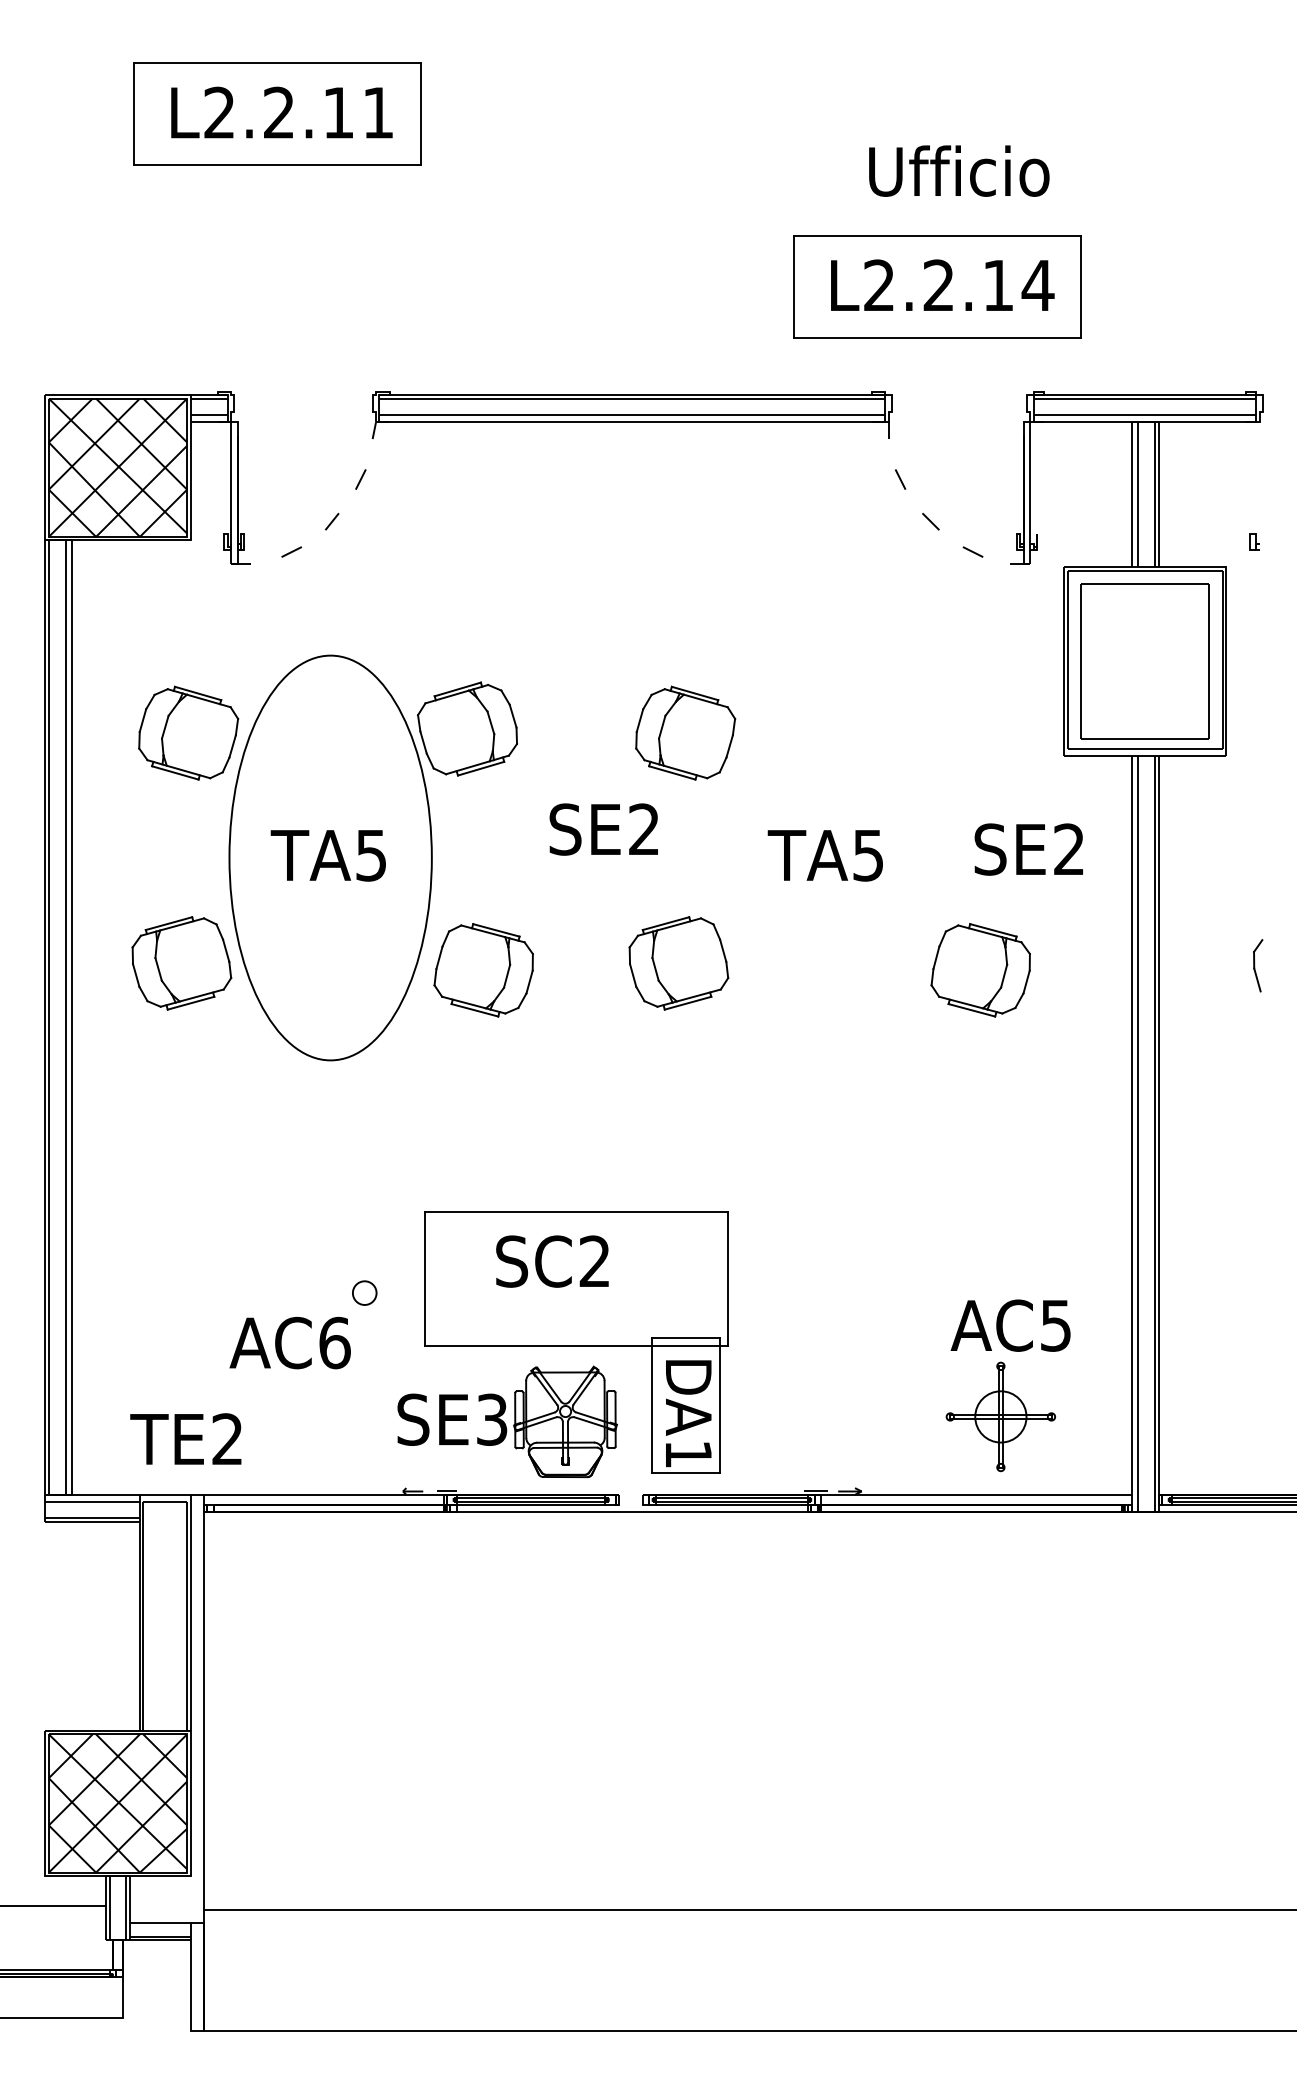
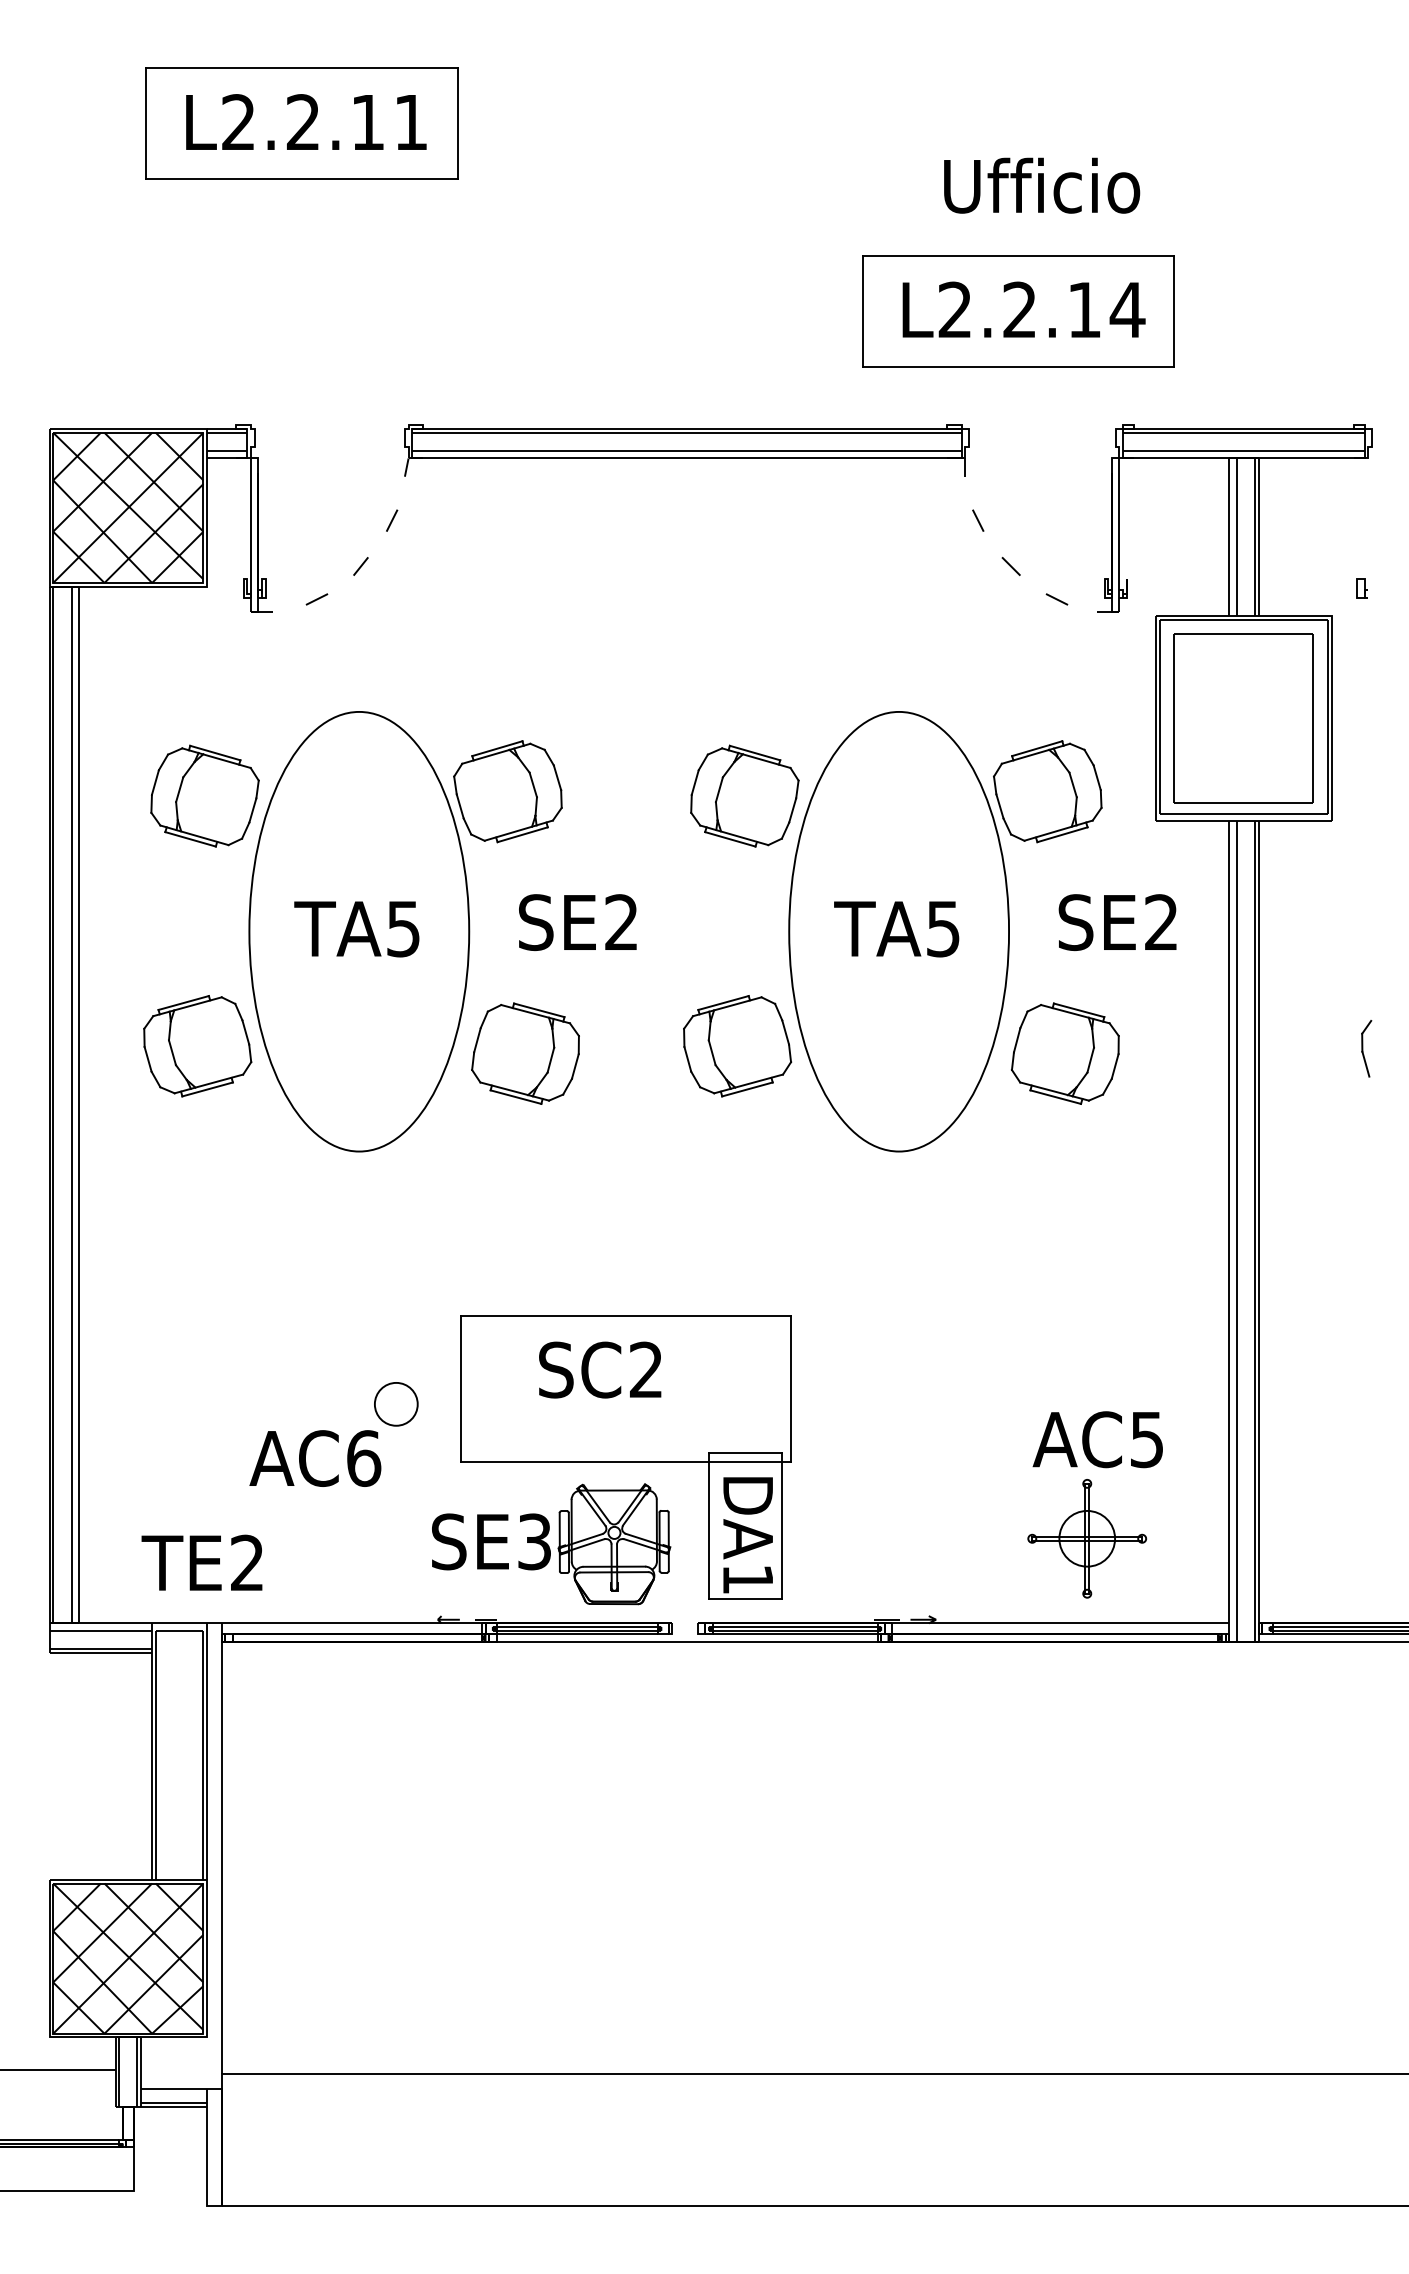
text: (603, 829) -> (577, 922), moved
part: (870, 857) -> (945, 931), added
circle: (364, 1292) -> (396, 1403), size x1.67

